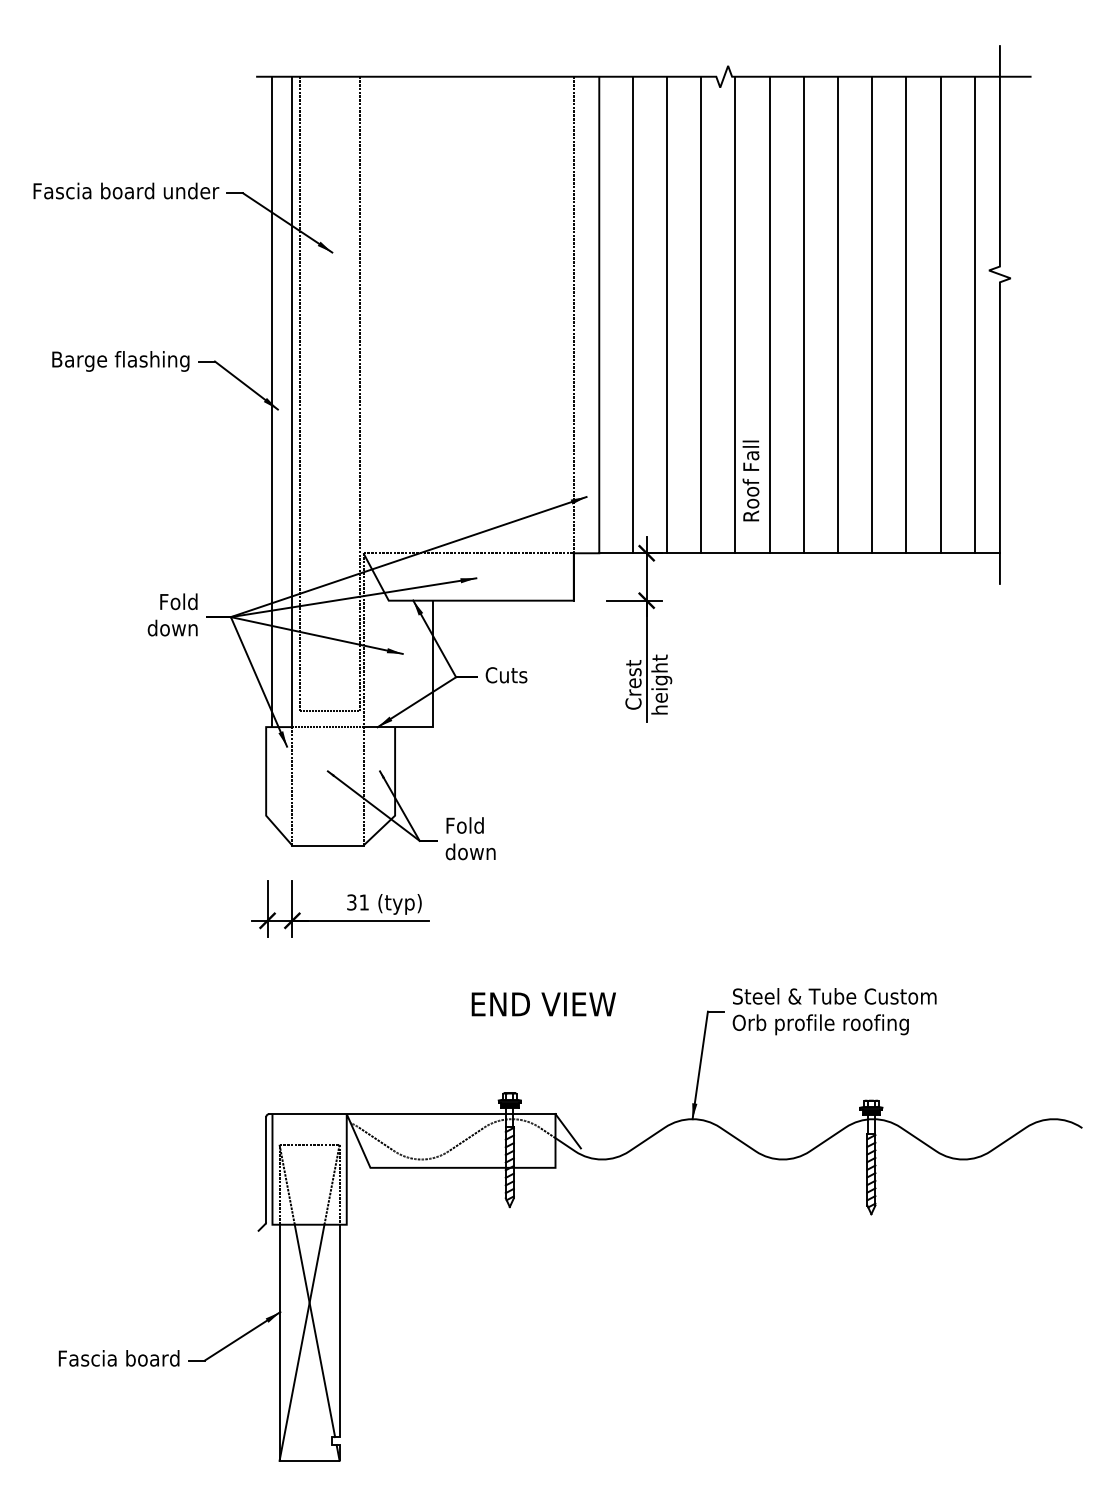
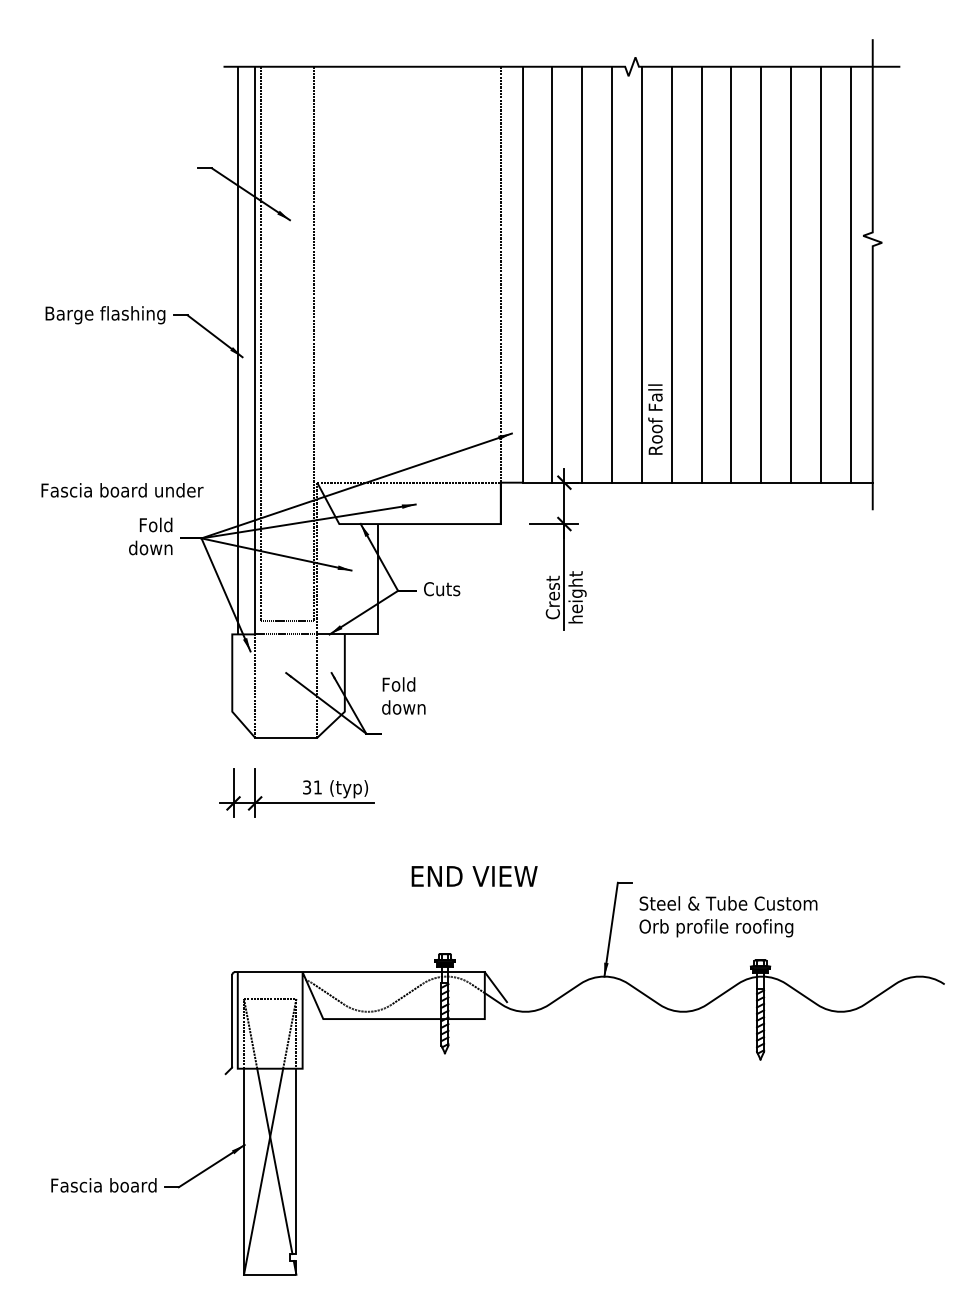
text: (126, 190) -> (122, 489), moved
text: (470, 838) -> (403, 695), moved
text: (834, 1011) -> (728, 916), moved

